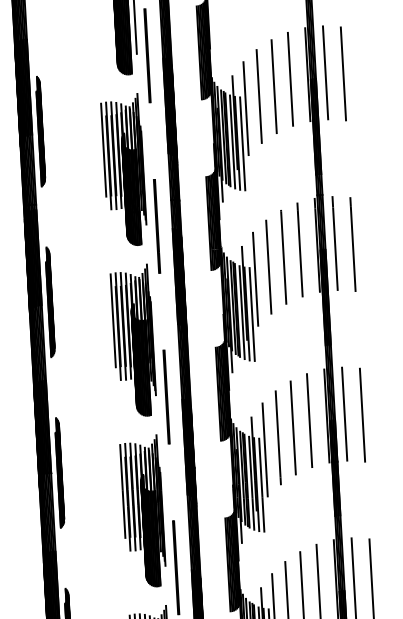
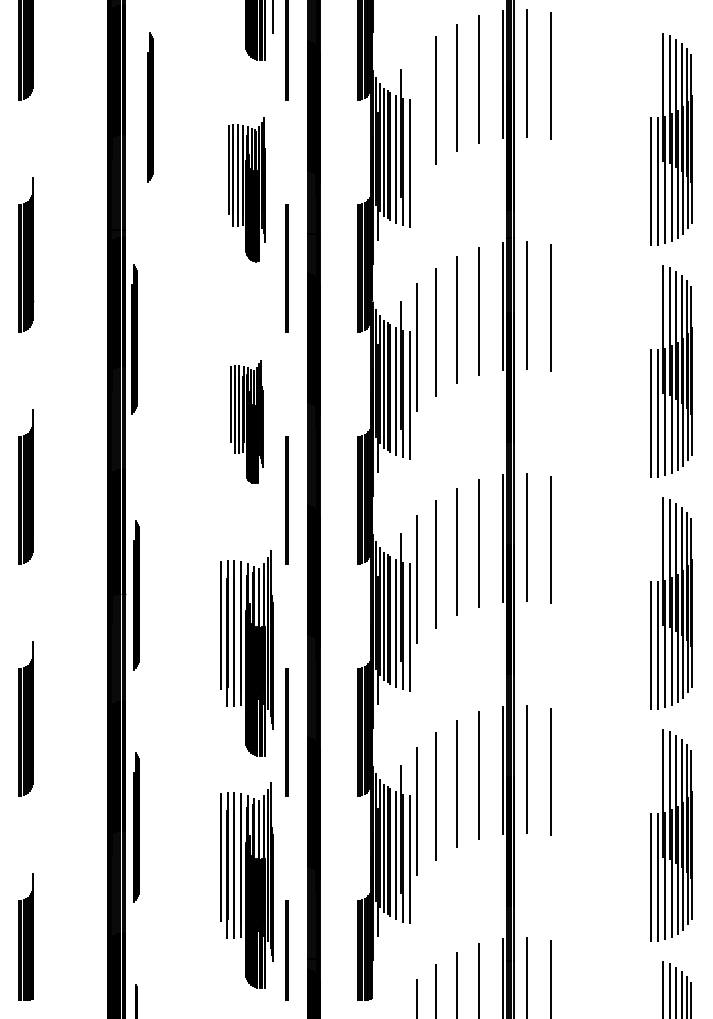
line: (245, 108) -> (416, 115), removed
part: (40, 131) -> (150, 107), moved
part: (123, 169) -> (246, 189), size x0.7
part: (50, 302) -> (134, 339), moved
part: (133, 340) -> (246, 421), size x0.6

